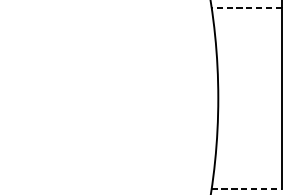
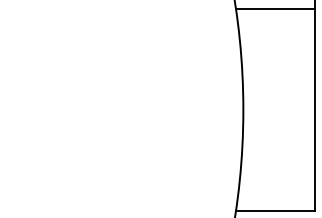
line: (246, 7) -> (274, 8), dashed -> solid
line: (247, 189) -> (275, 211), dashed -> solid

